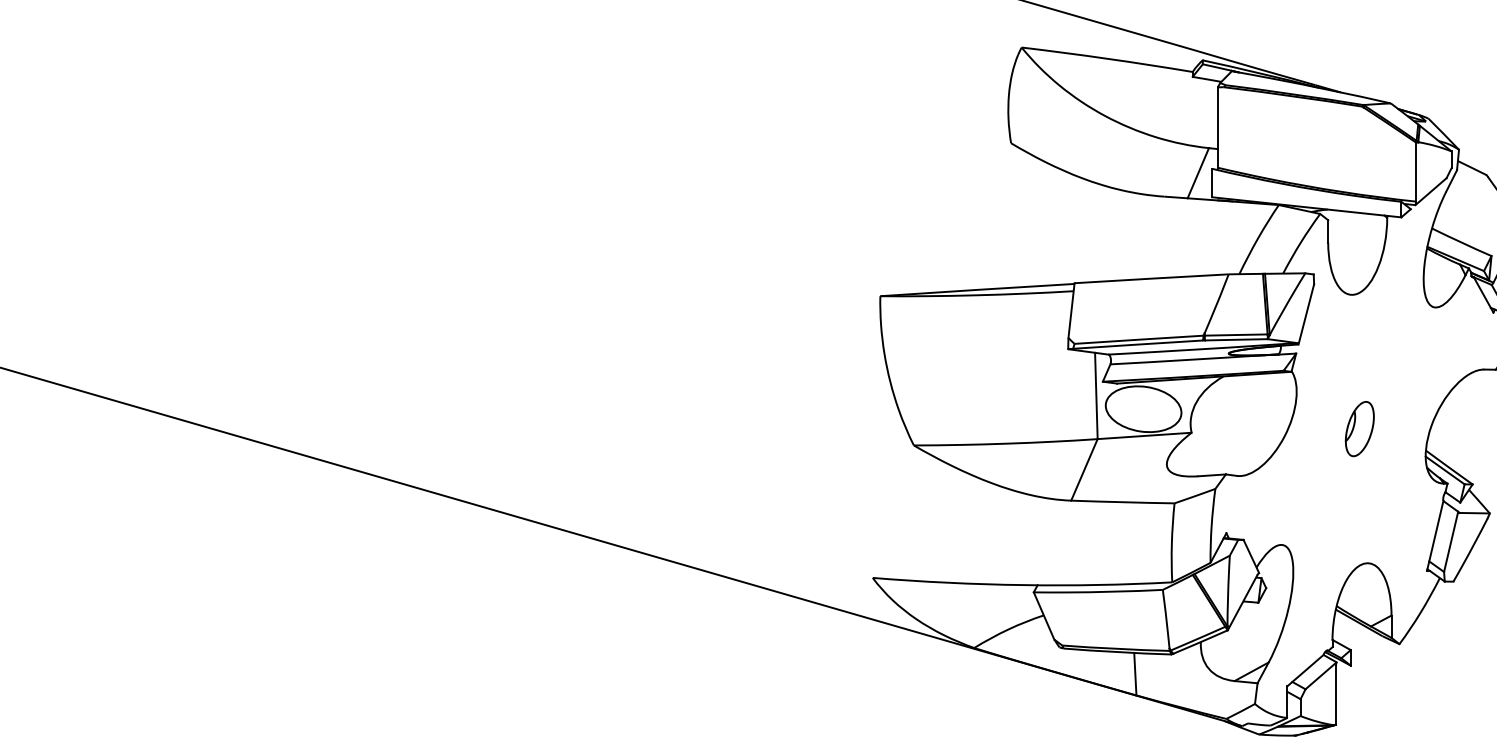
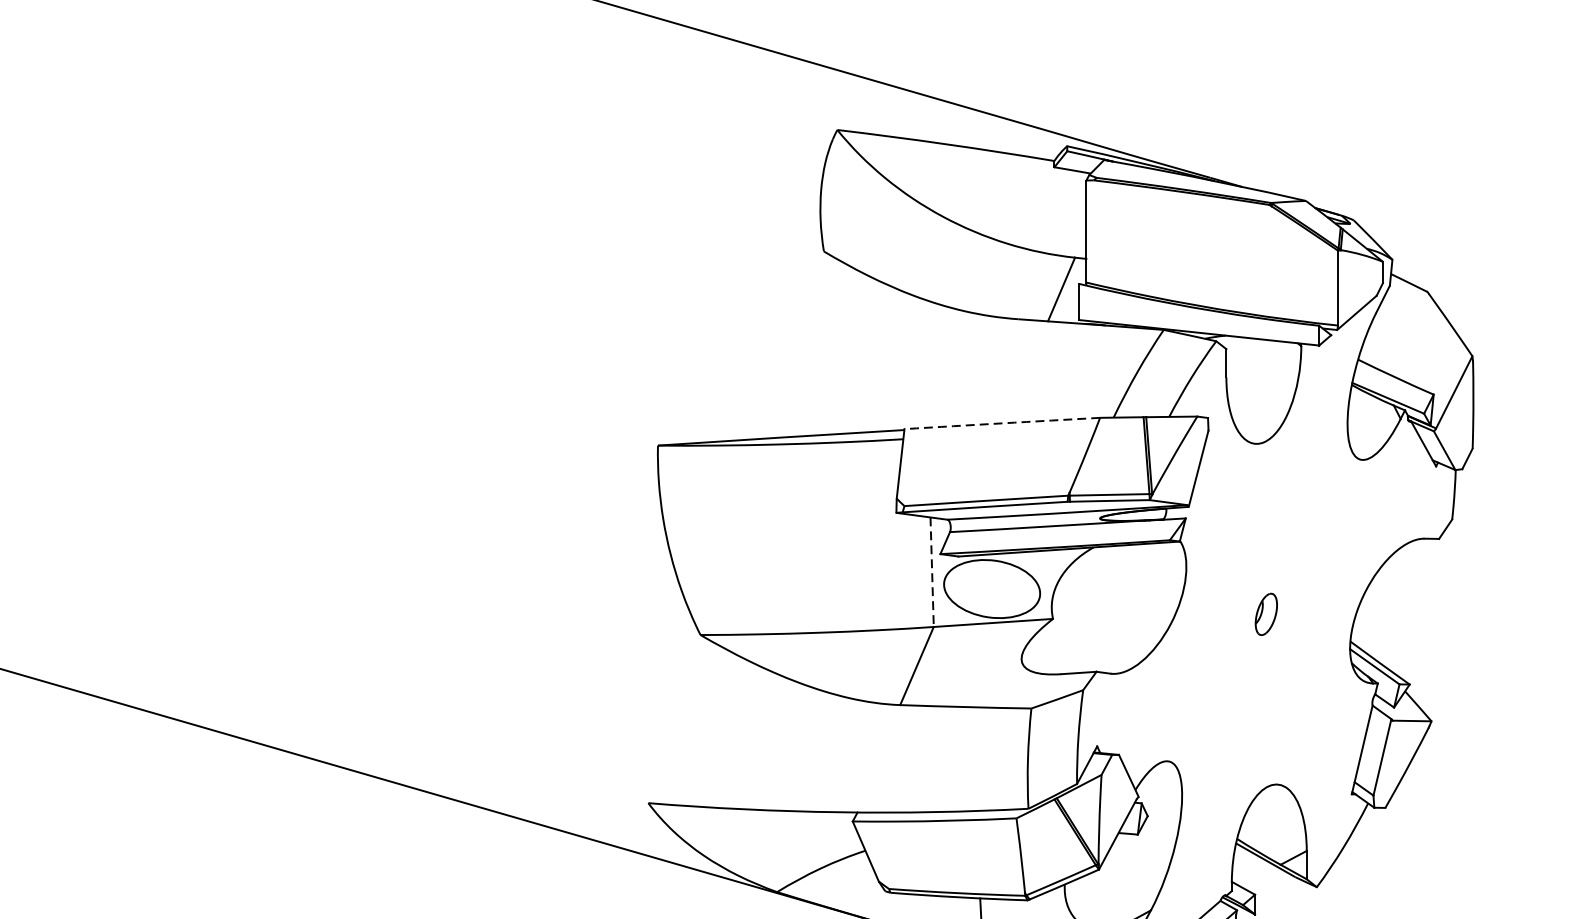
arc: (1151, 278) -> (1002, 423), solid -> dashed
line: (1096, 396) -> (932, 572), solid -> dashed
part: (1359, 429) -> (1266, 614), size x0.6

